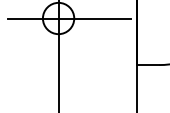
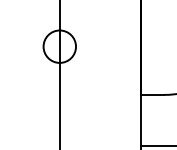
line: (69, 18) -> (71, 46), removed

